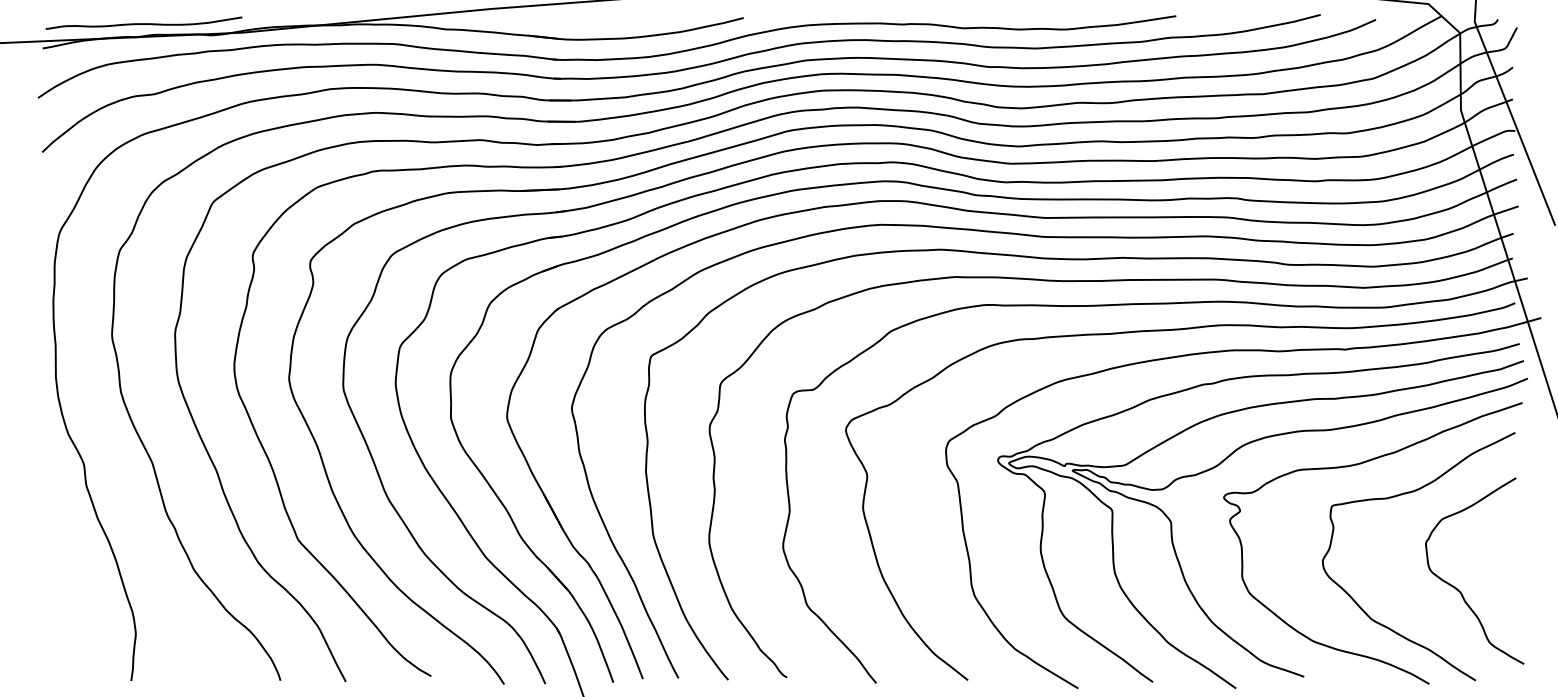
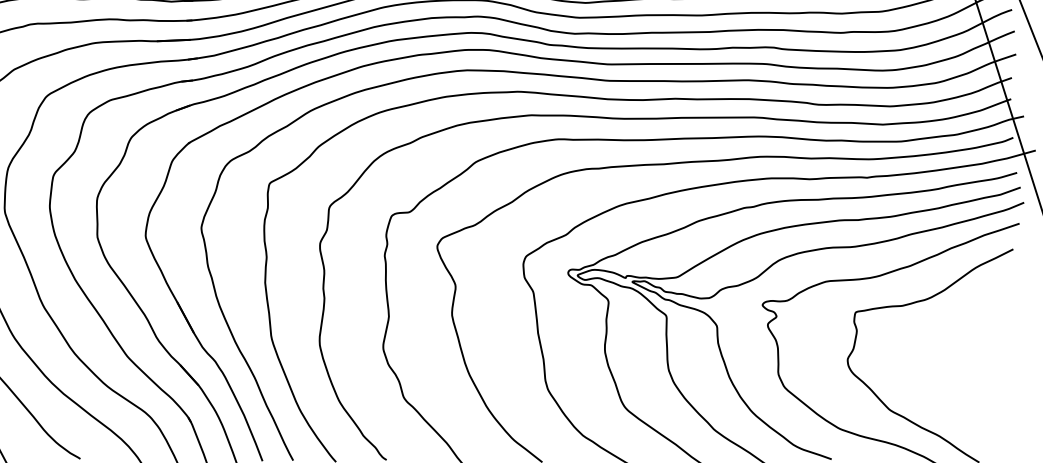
curve: (1456, 587) -> (962, 382), removed

